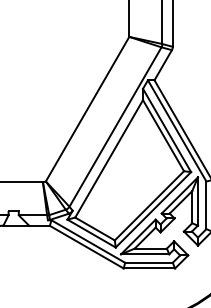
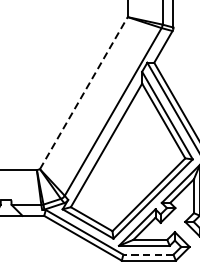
line: (87, 108) -> (83, 92), solid -> dashed
line: (148, 262) -> (147, 254), solid -> dashed

